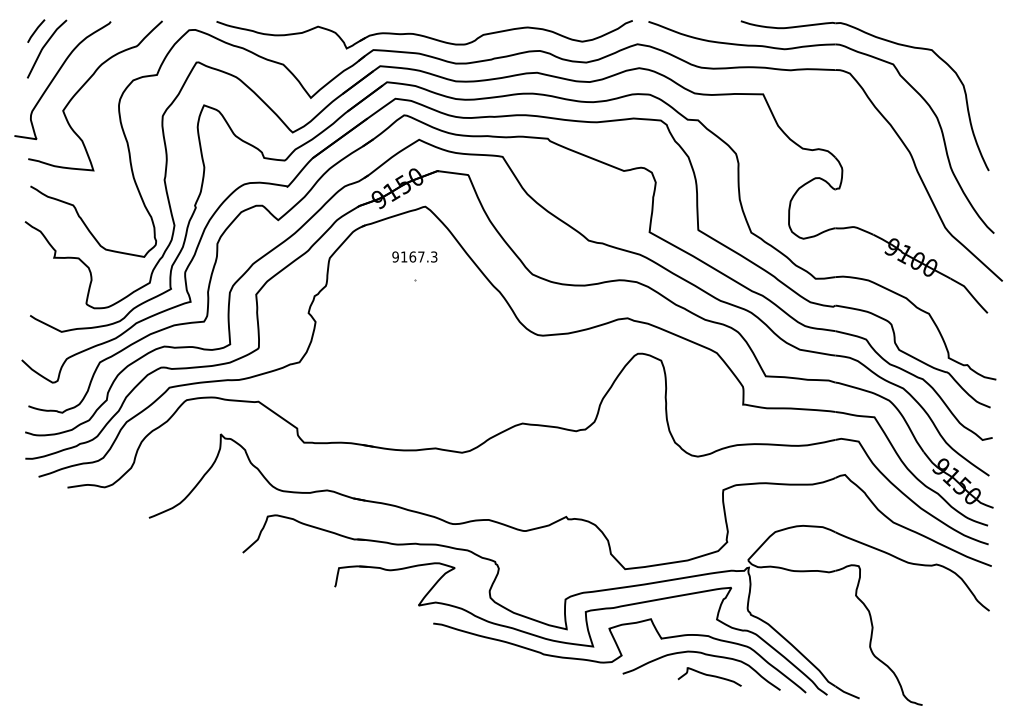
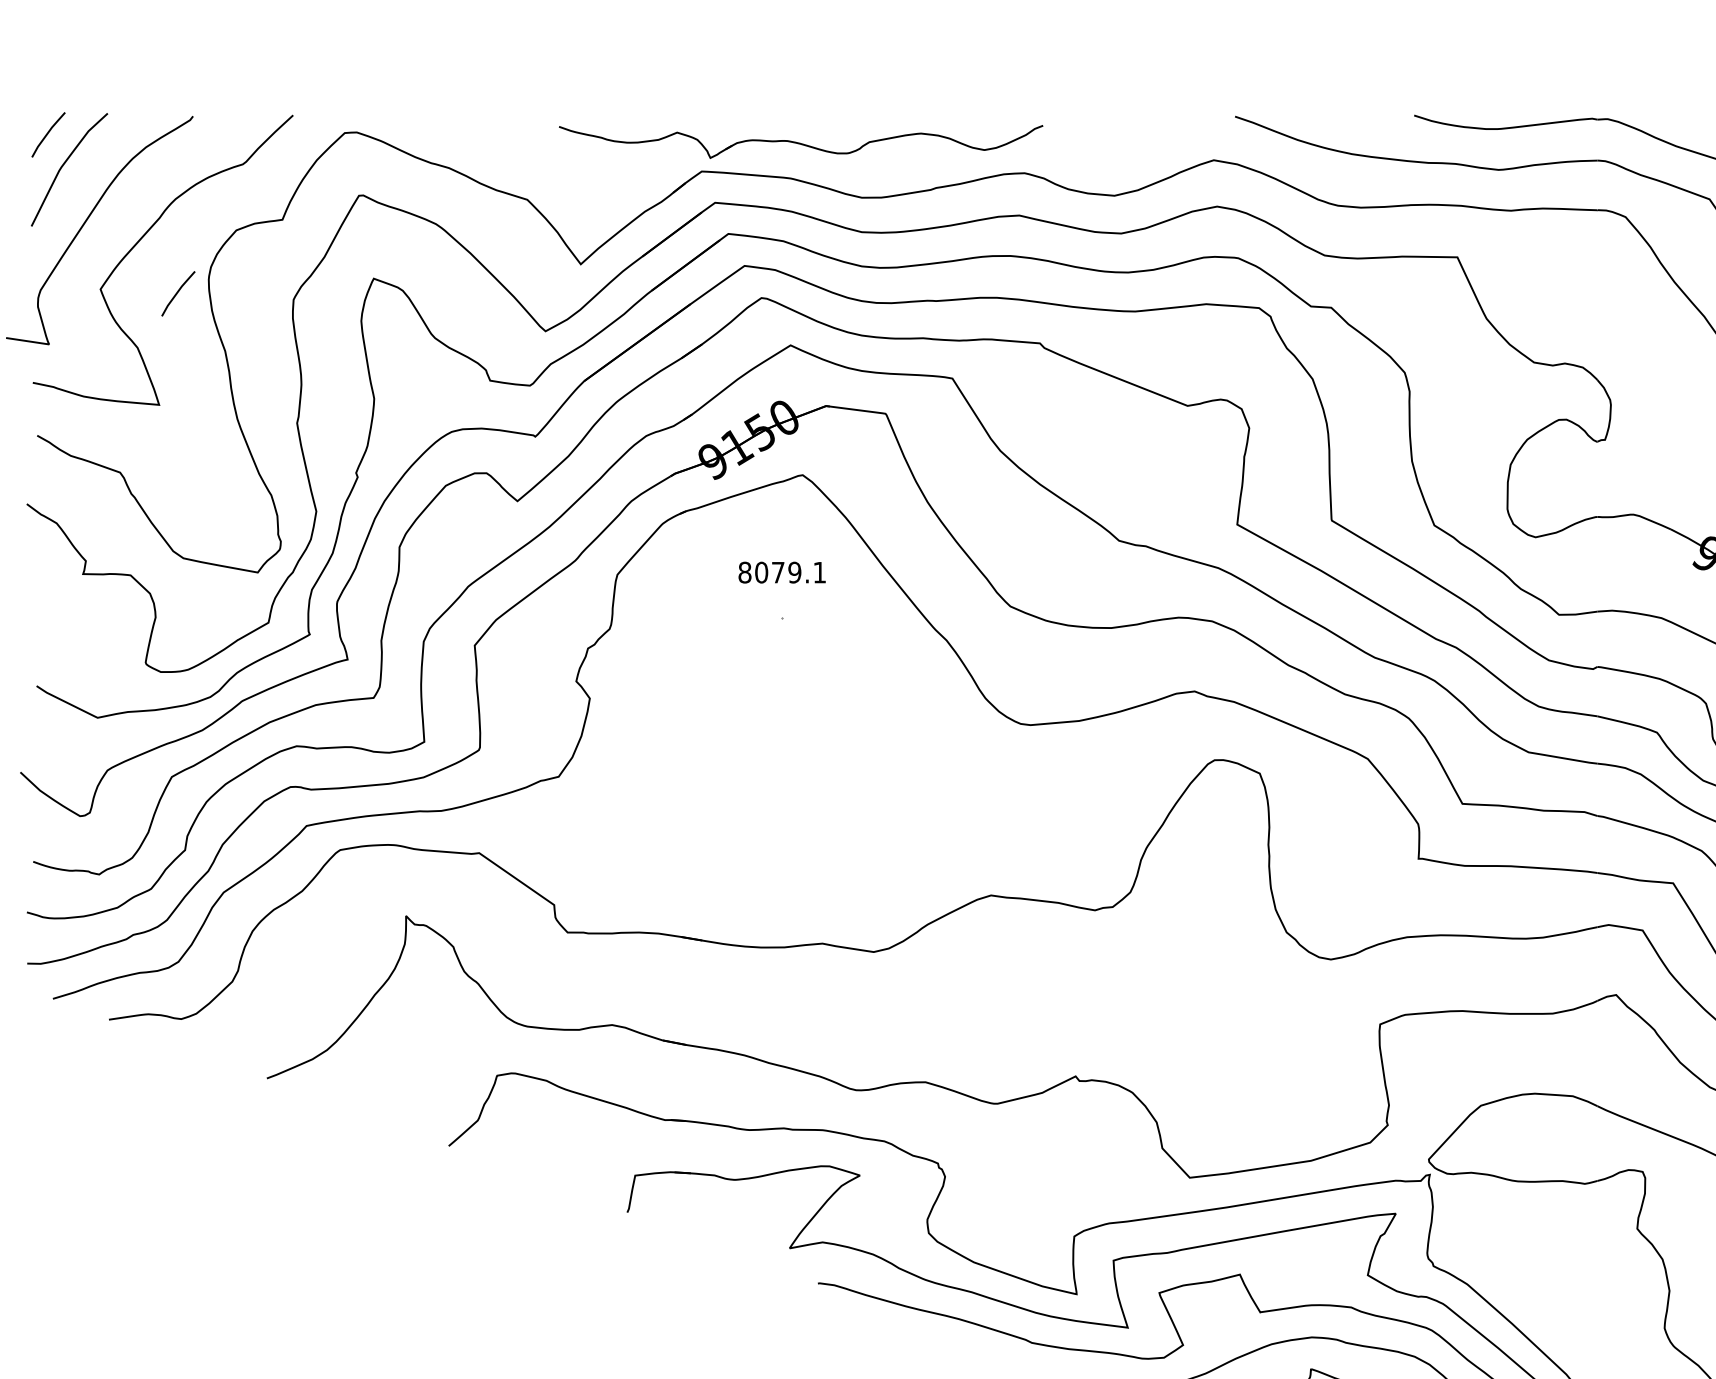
part: (424, 34) -> (800, 141), size x0.6
line: (103, 112) -> (178, 292), added
text: (414, 256) -> (781, 571), 9167.3 -> 8079.1

